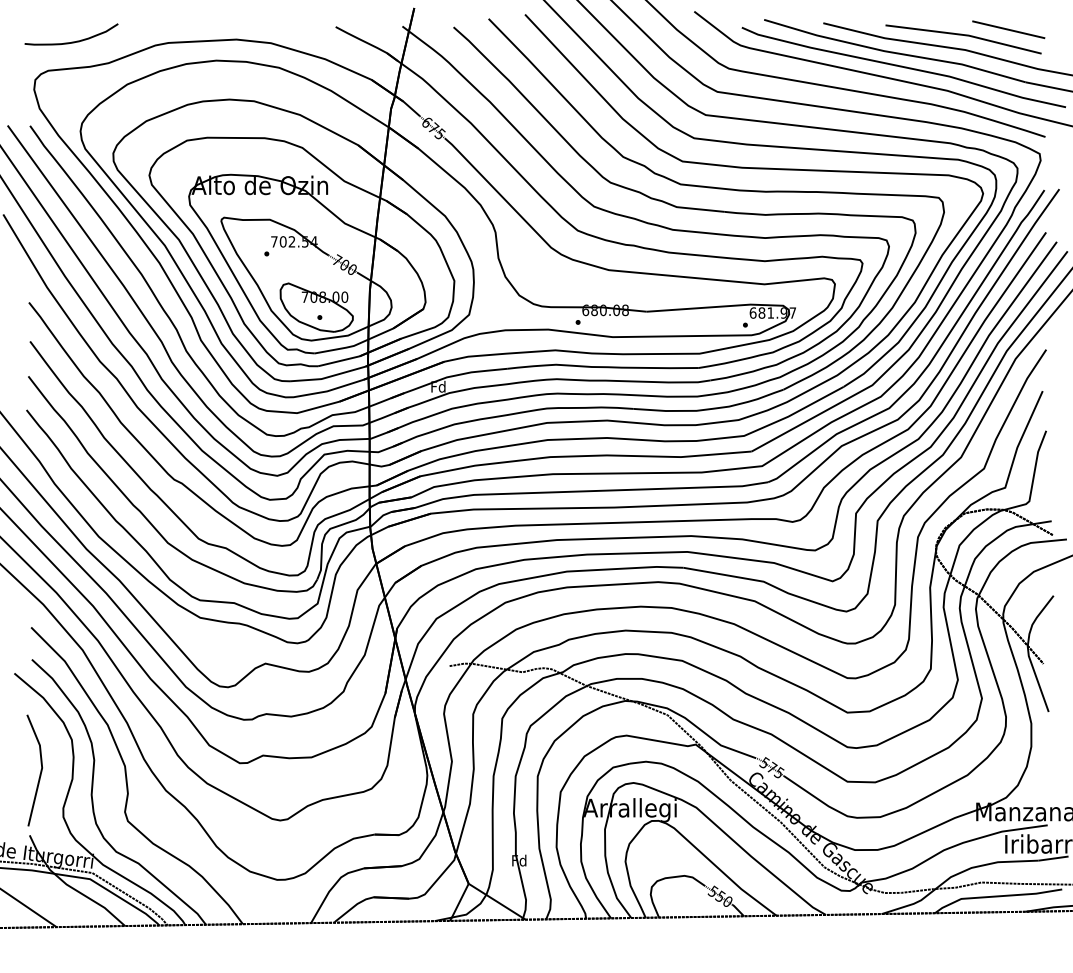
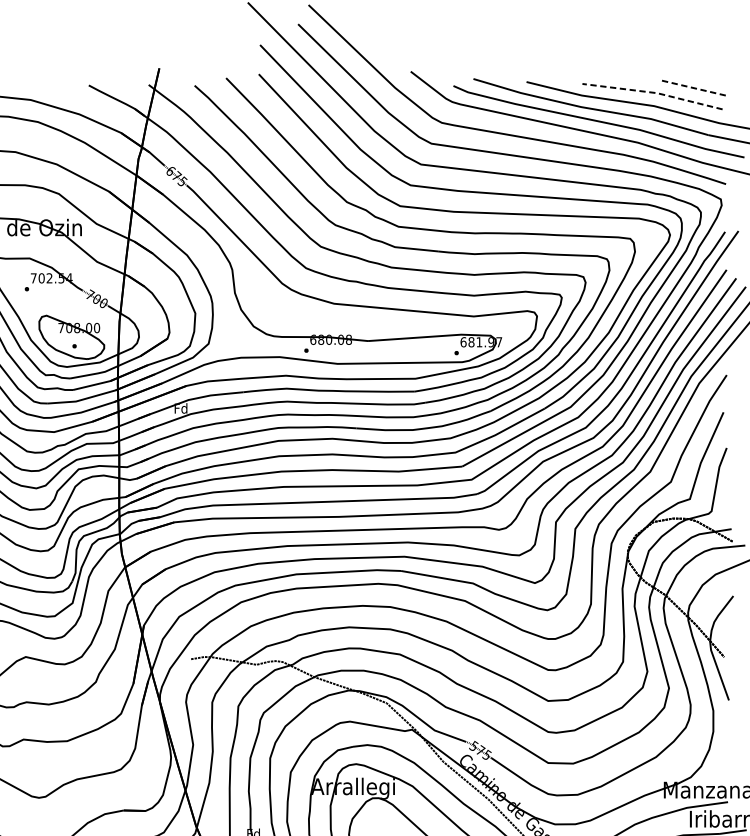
line: (1008, 29) -> (692, 87), solid -> dashed
line: (964, 35) -> (653, 93), solid -> dashed

